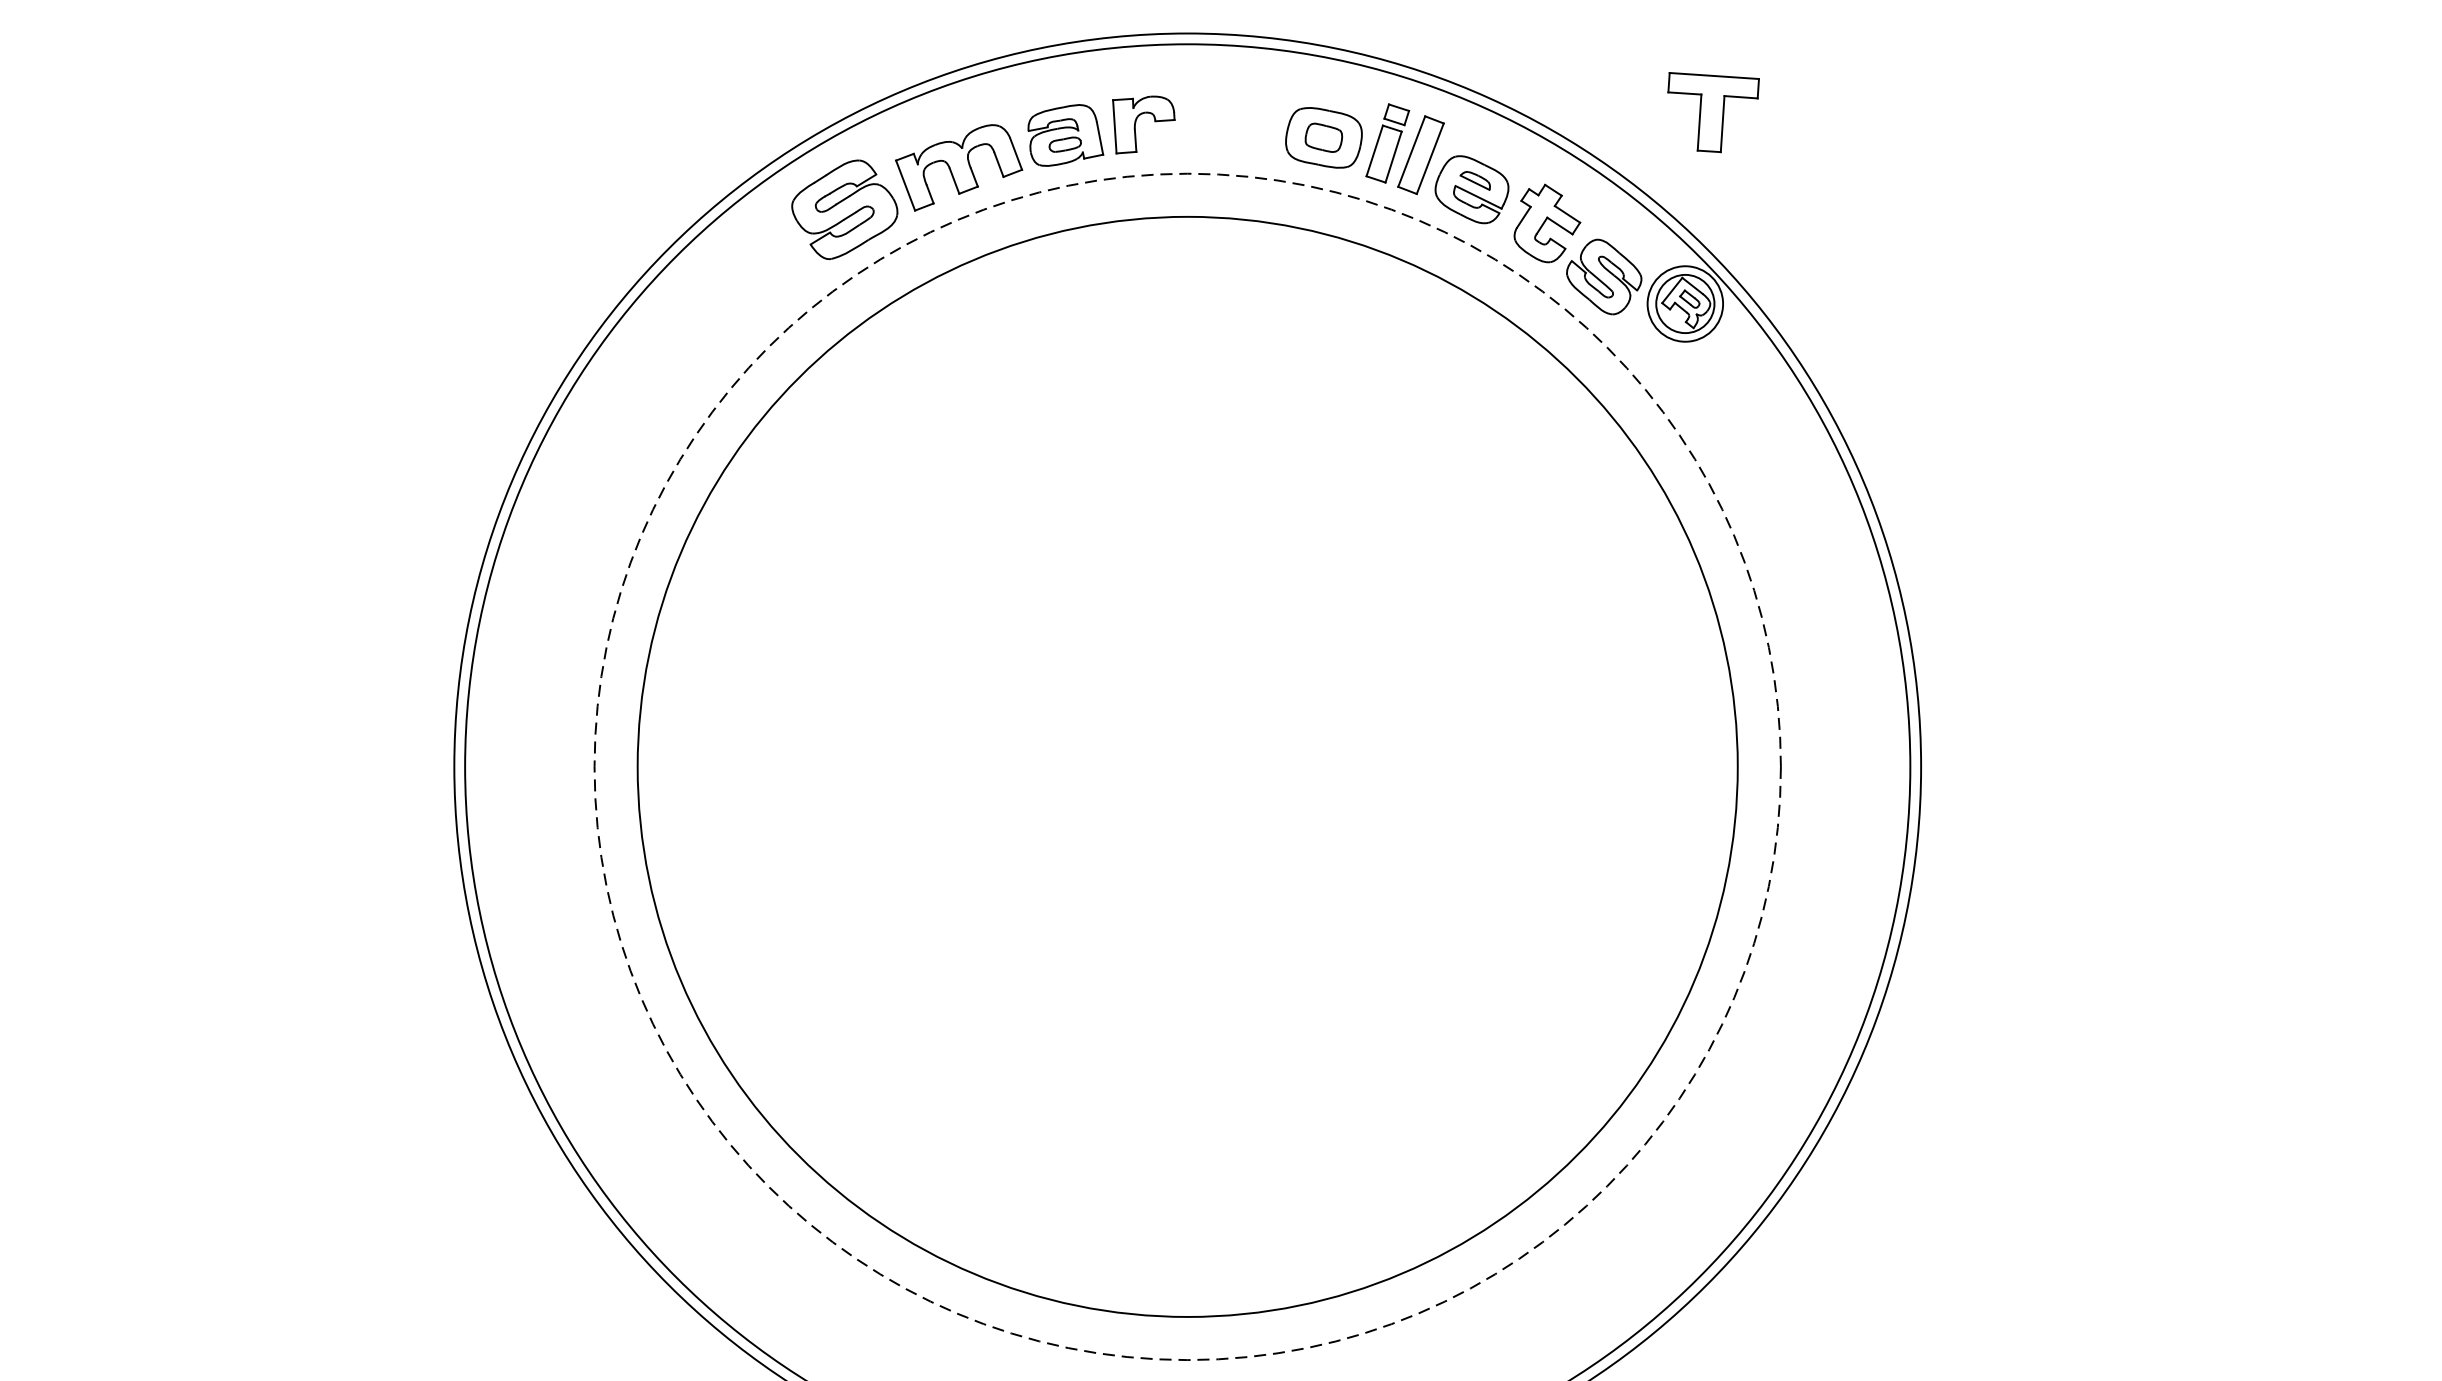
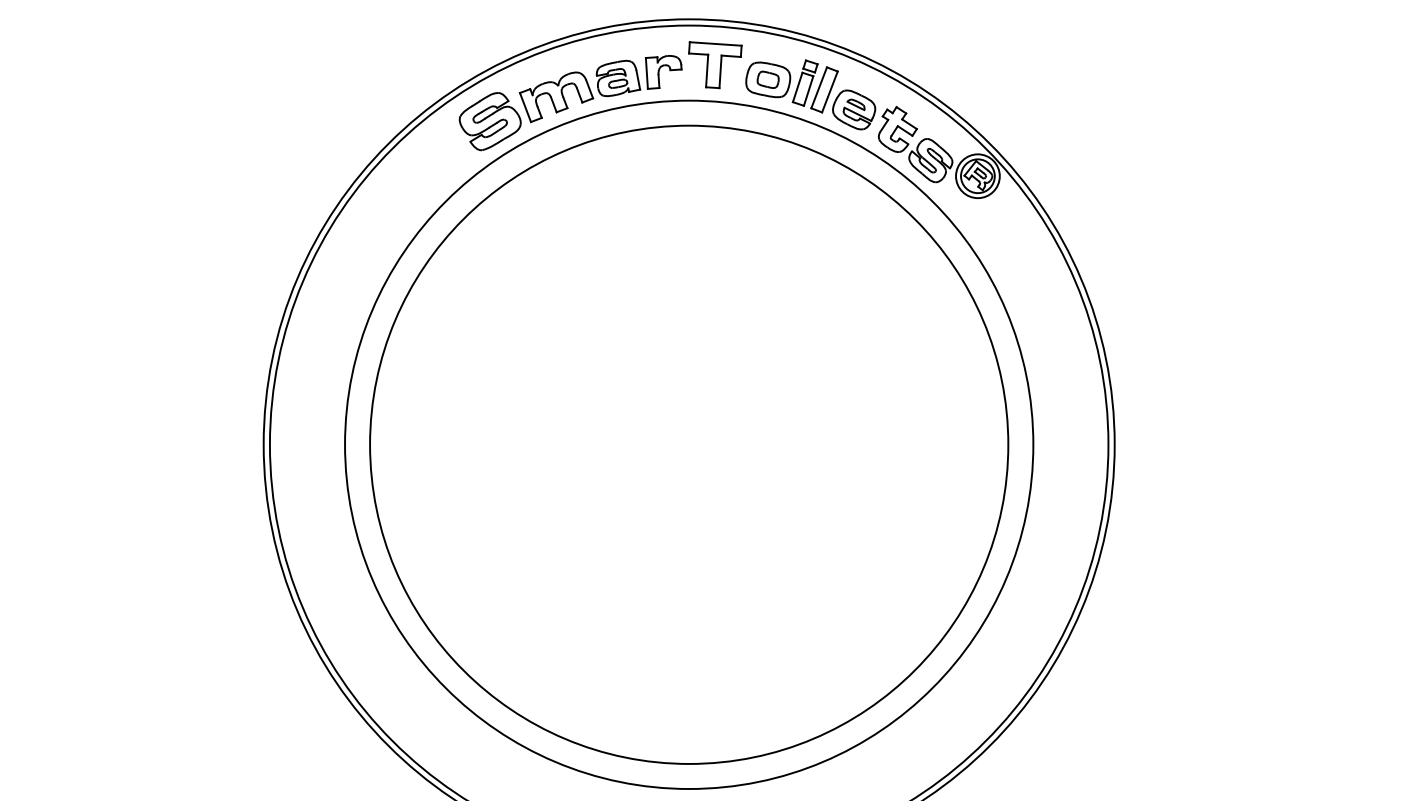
part: (1713, 113) -> (715, 65), moved
circle: (1188, 766) -> (689, 444), dashed -> solid

